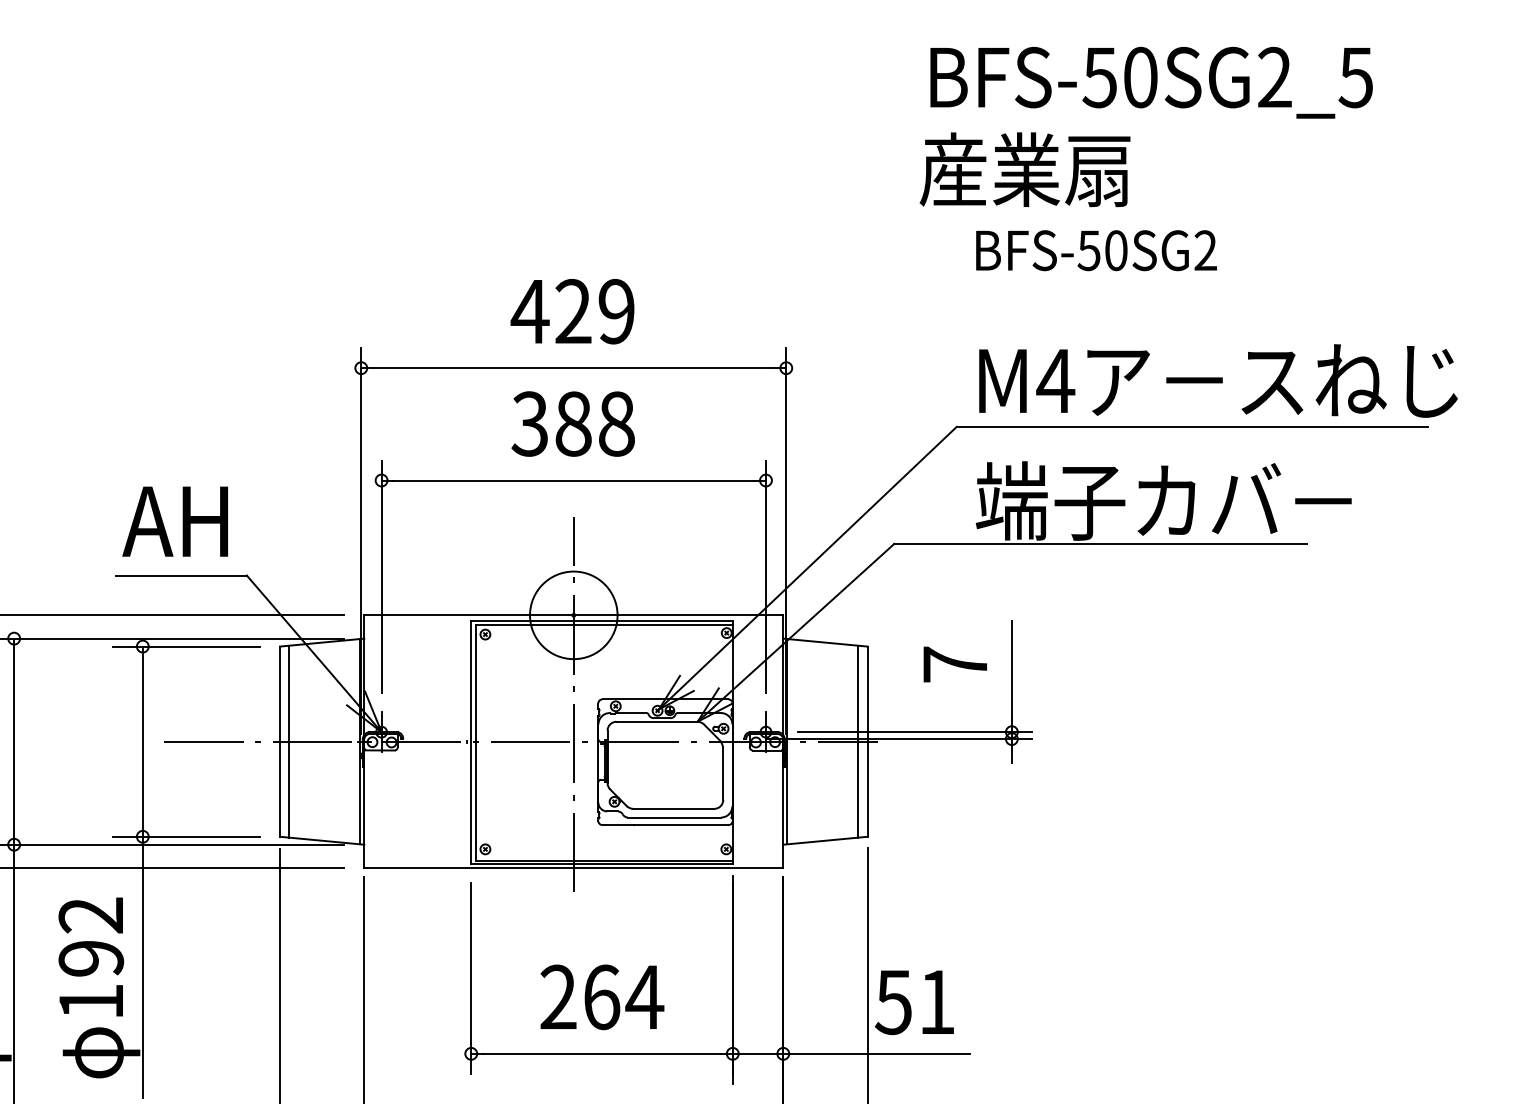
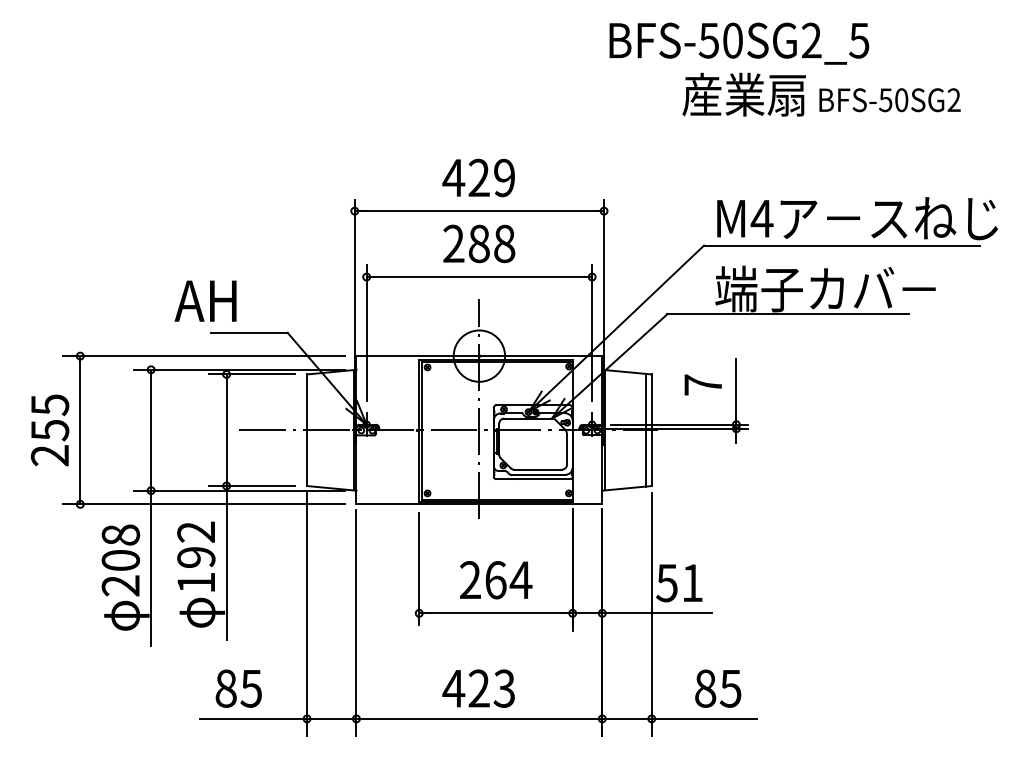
text: (1151, 82) -> (739, 43), moved
text: (1095, 251) -> (889, 100), moved
text: (529, 423) -> (453, 243), 388 -> 288
text: (175, 520) -> (205, 300), moved
line: (289, 740) -> (312, 429), removed

